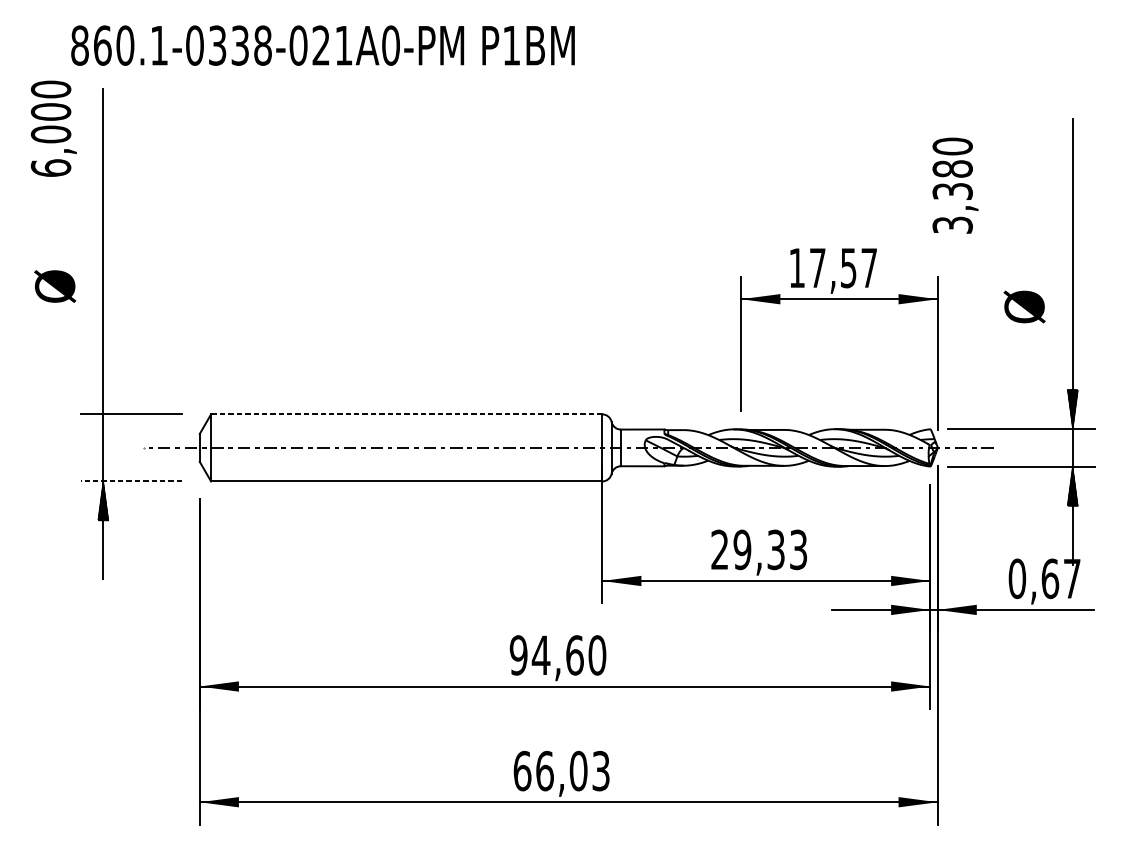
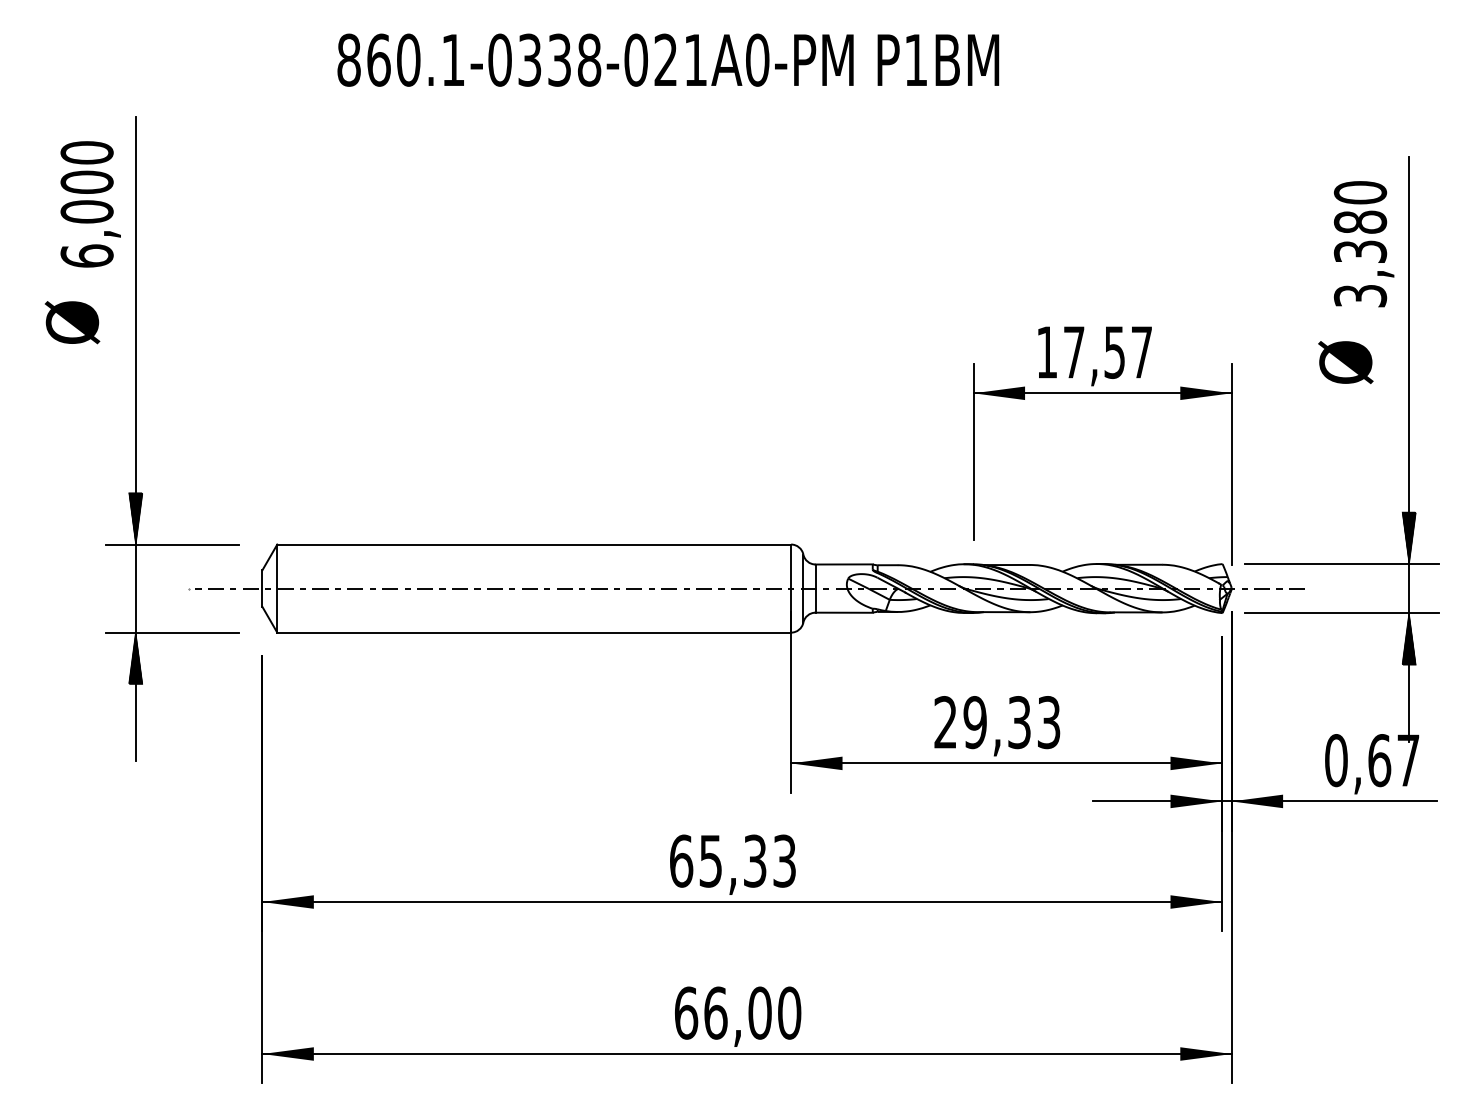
text: (323, 45) -> (668, 59), moved
text: (53, 128) -> (90, 204), moved
text: (955, 185) -> (1363, 244), moved
text: (55, 286) -> (72, 322), moved
text: (1024, 306) -> (1345, 362), moved
hatch: (103, 394) -> (135, 518), added
line: (406, 414) -> (534, 544), dashed -> solid
line: (131, 481) -> (172, 632), dashed -> solid
text: (557, 654) -> (732, 860), 94,60 -> 65,33
text: (601, 770) -> (789, 1012), 66,03 -> 66,00

